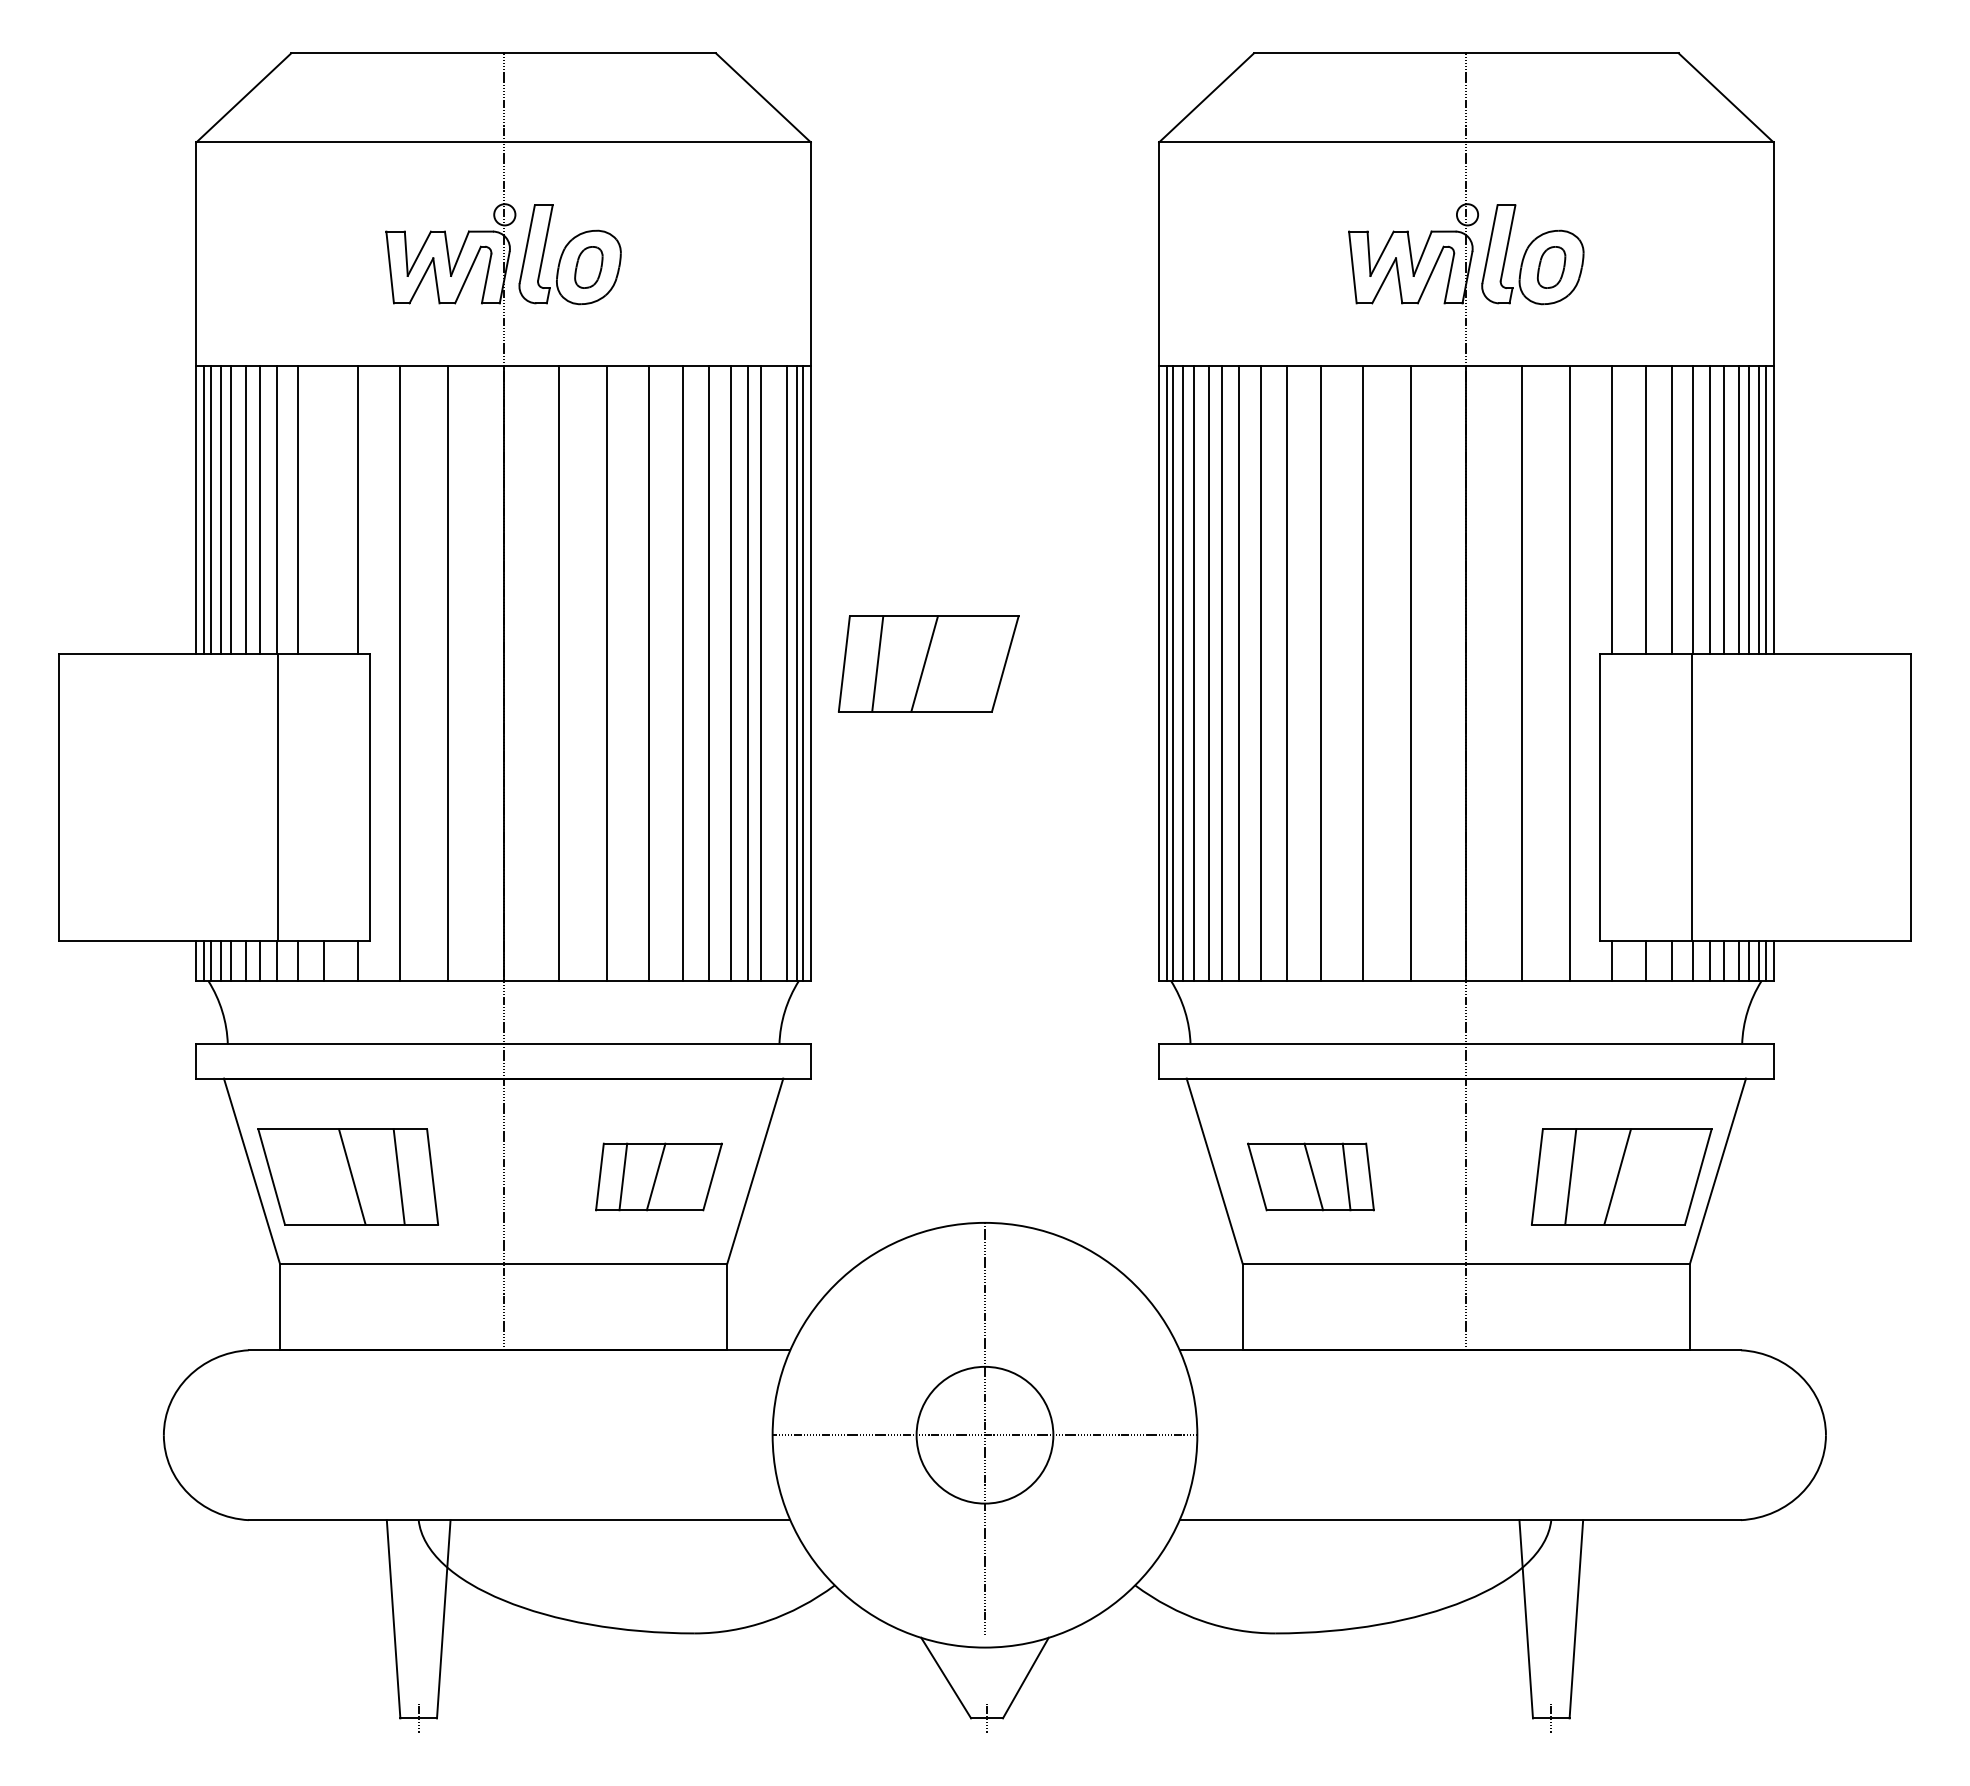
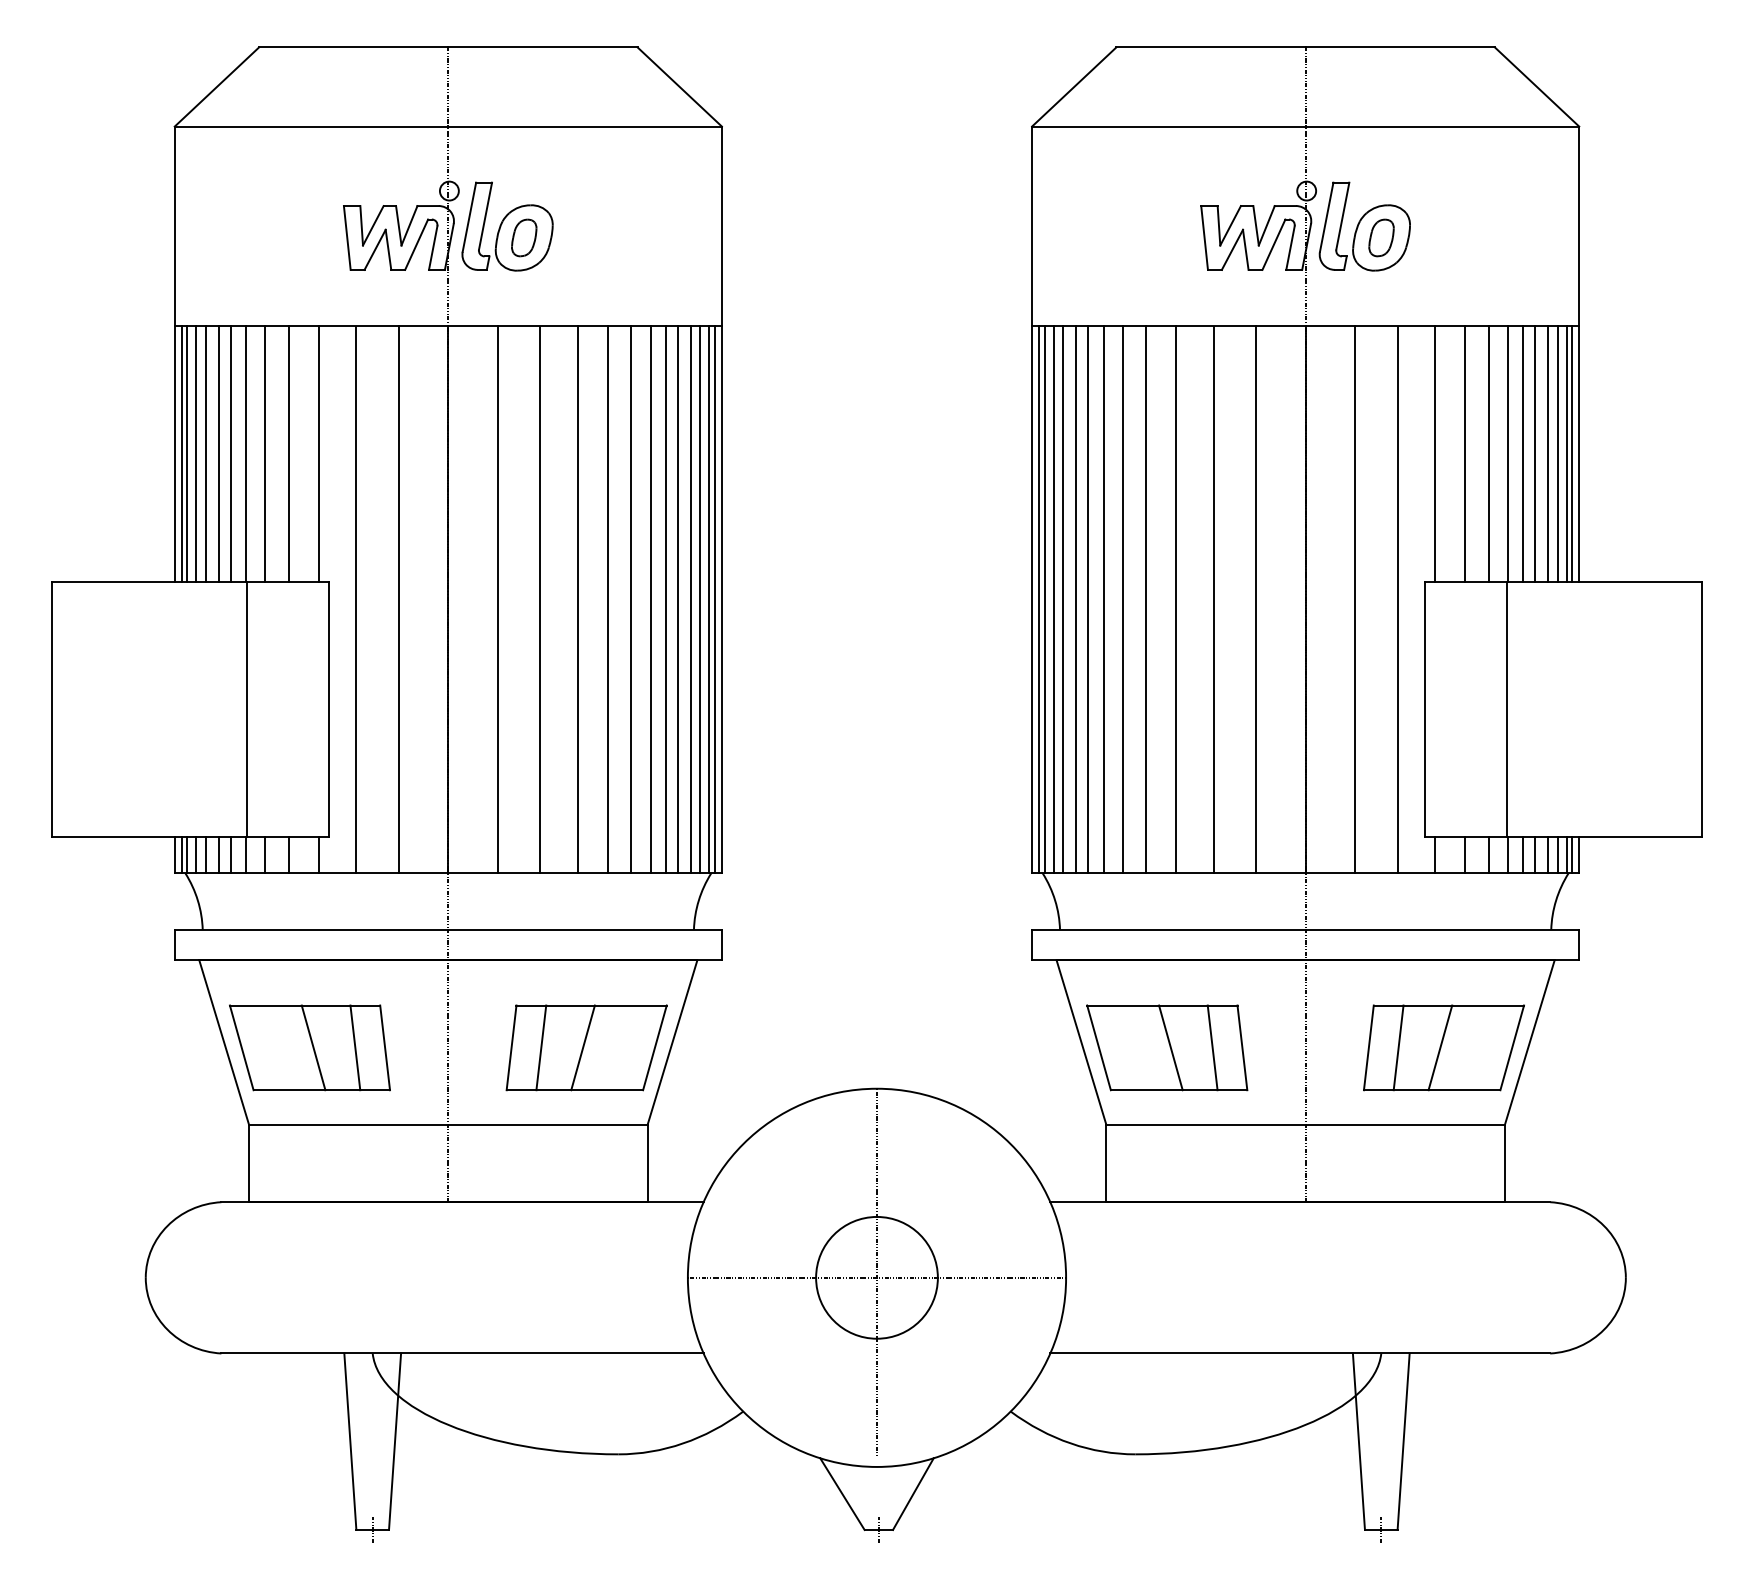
line: (324, 510) -> (288, 454), added
part: (928, 663) -> (826, 590), removed
line: (776, 673) -> (691, 599), added
part: (658, 1176) -> (586, 1047), size x1.43
part: (1310, 1176) -> (1166, 1047), size x1.43

